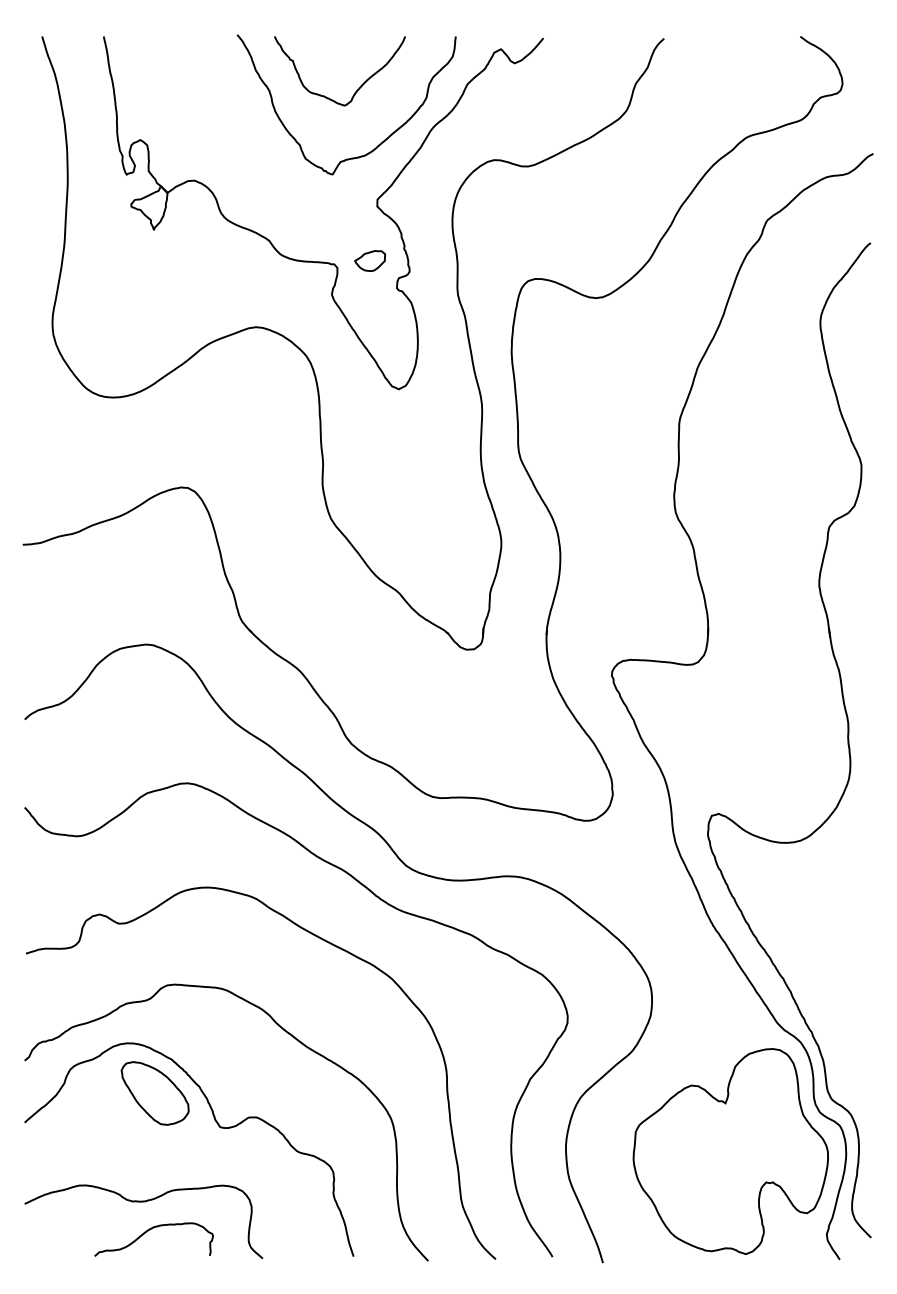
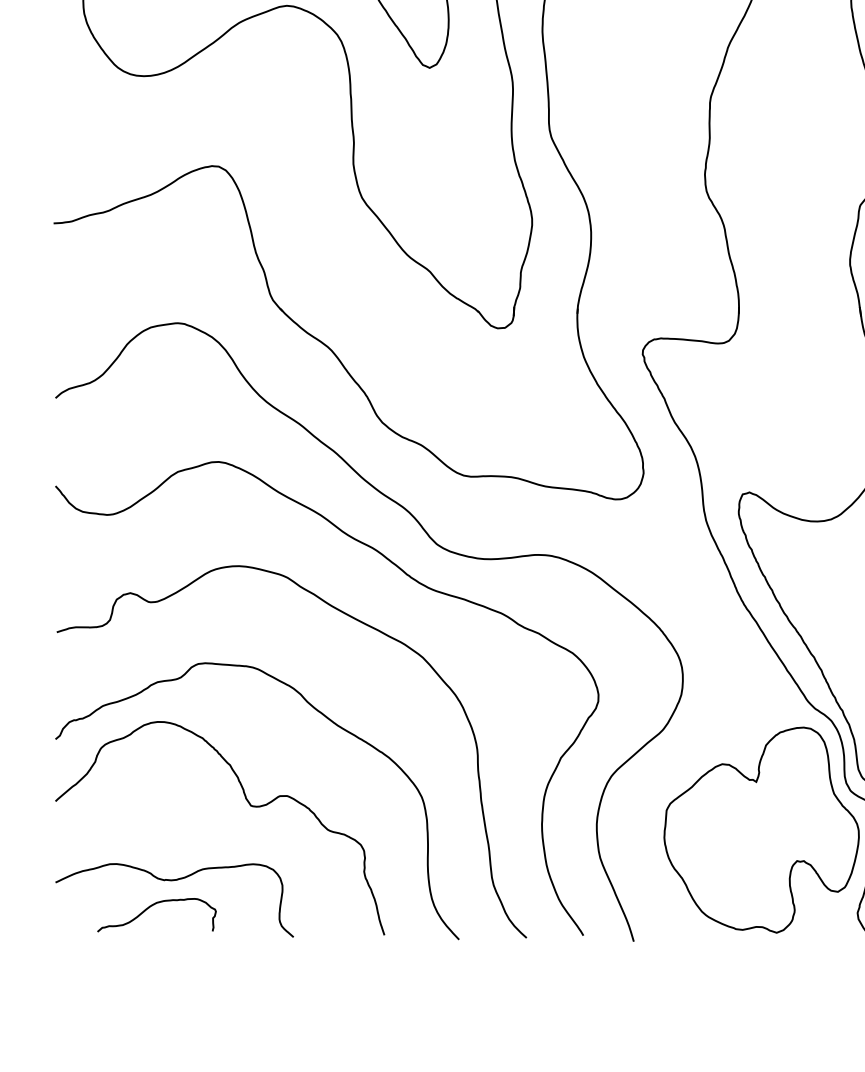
part: (154, 1093) -> (185, 772), removed
curve: (148, 1231) -> (151, 907), moved

